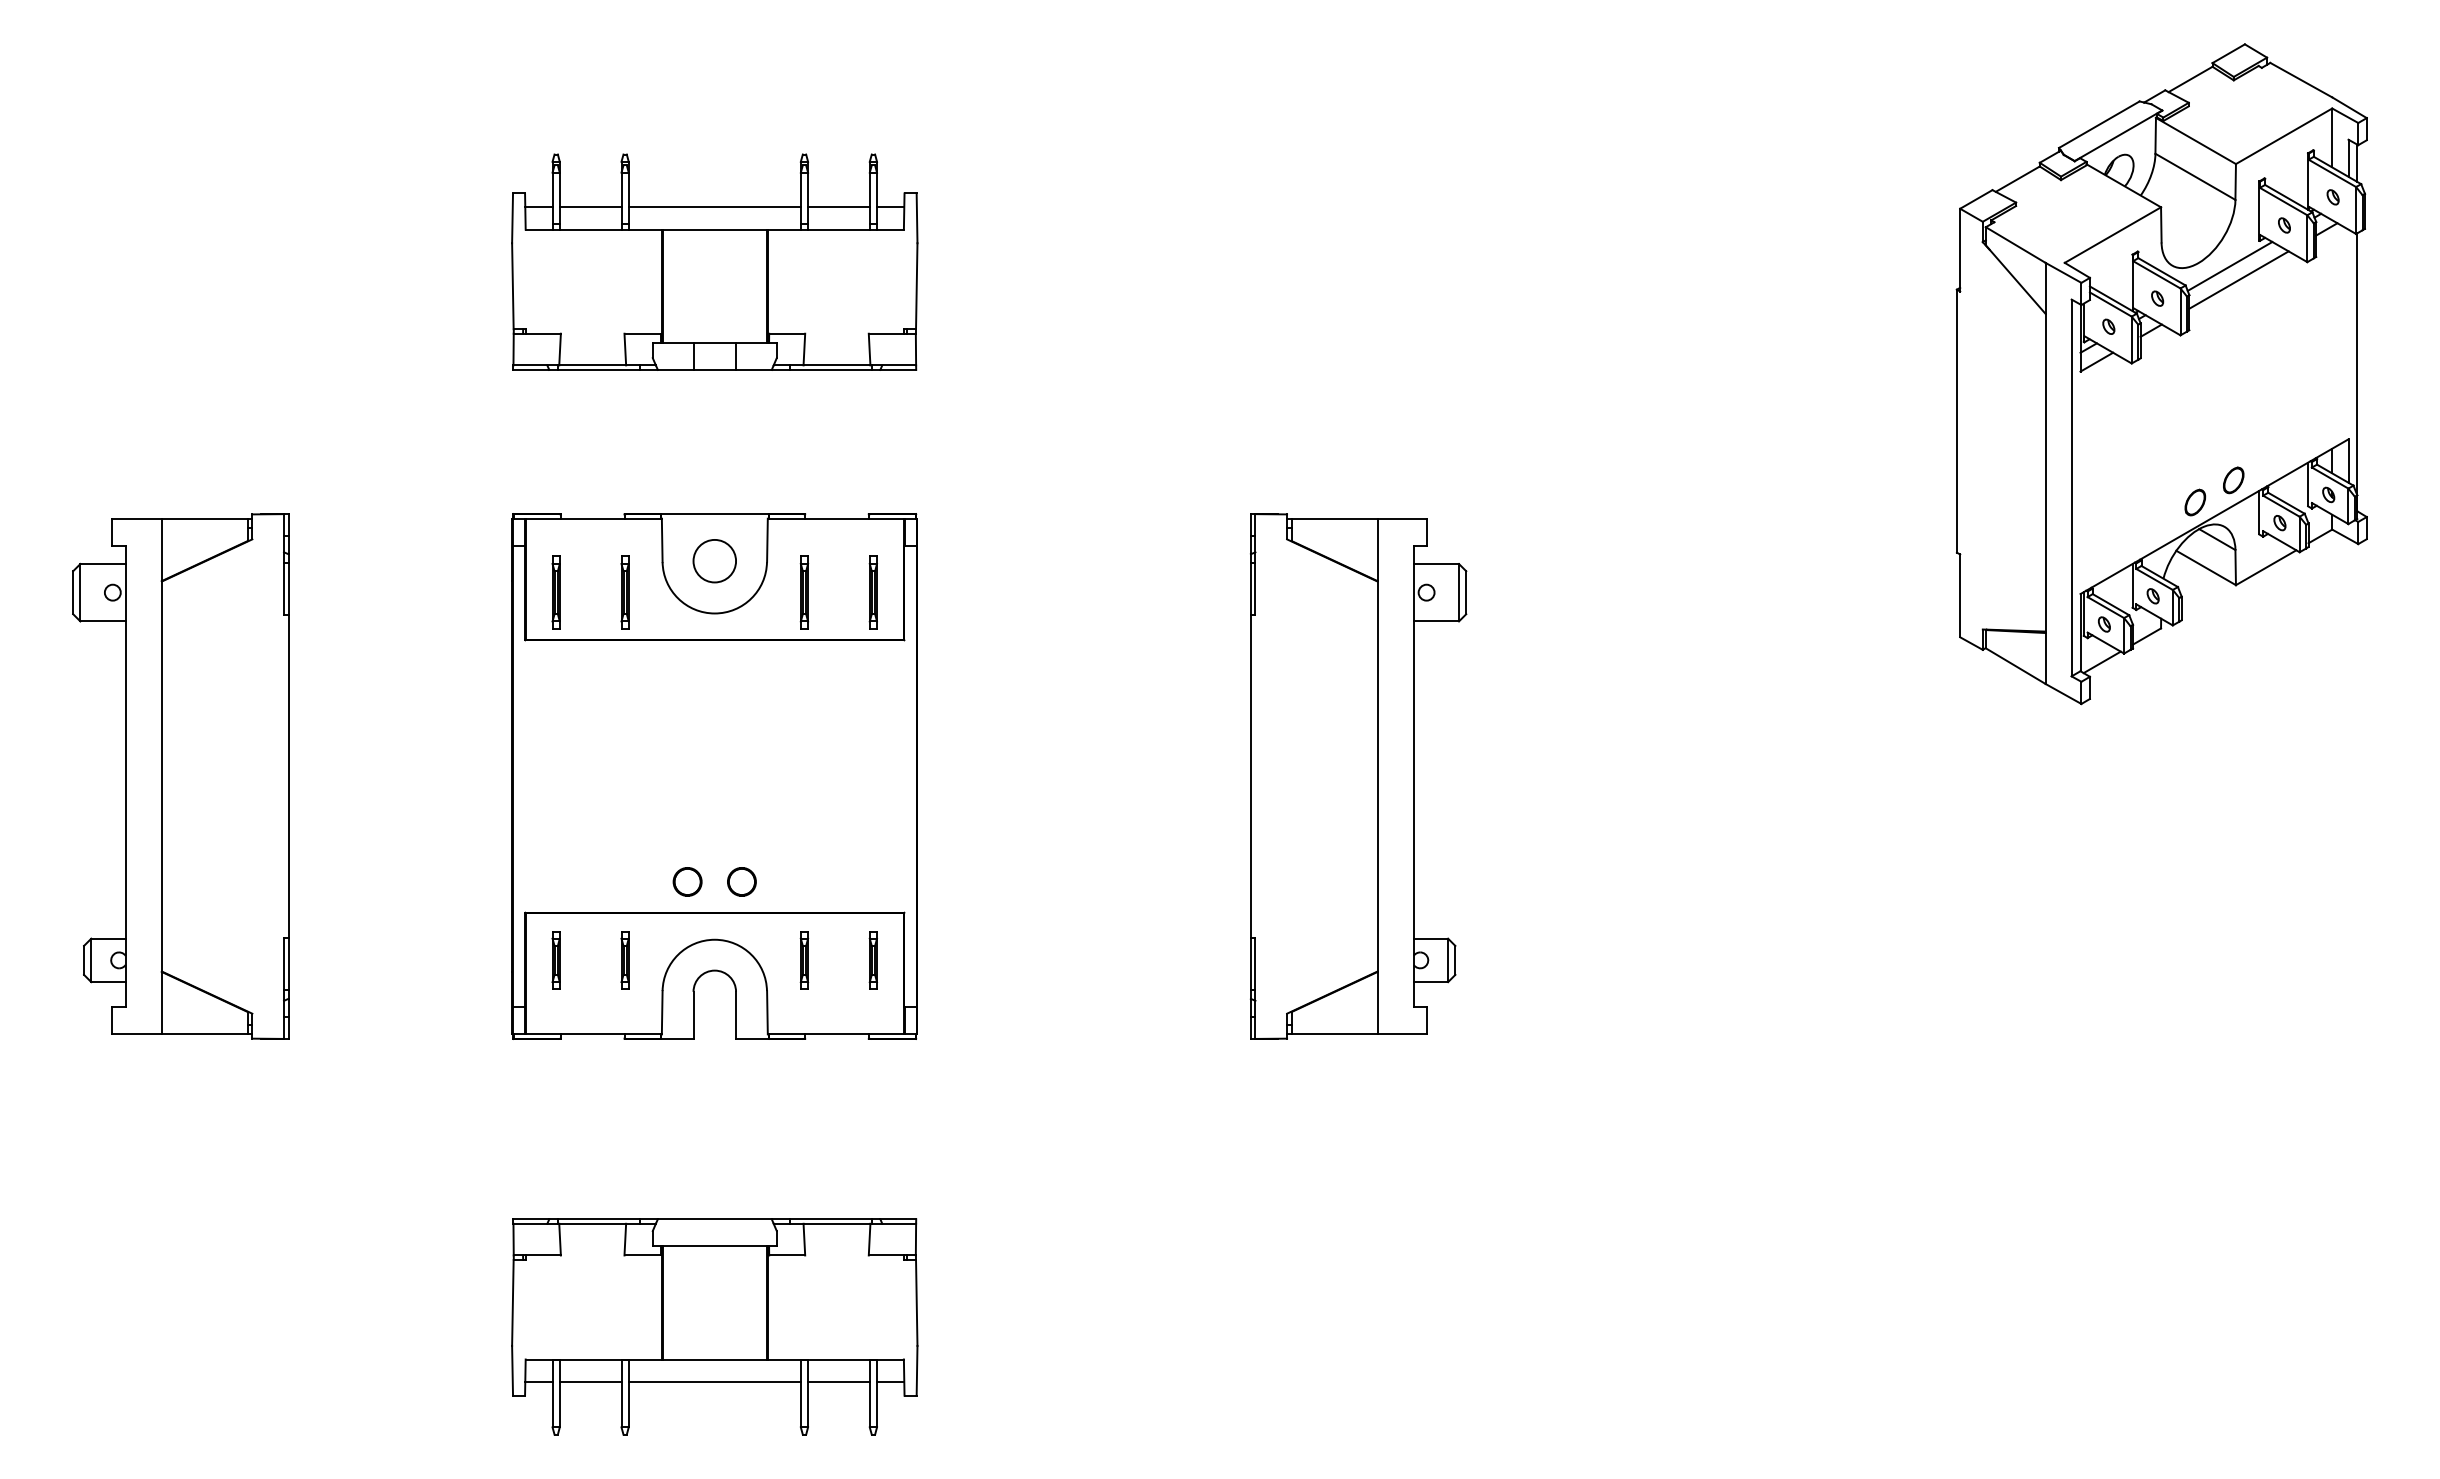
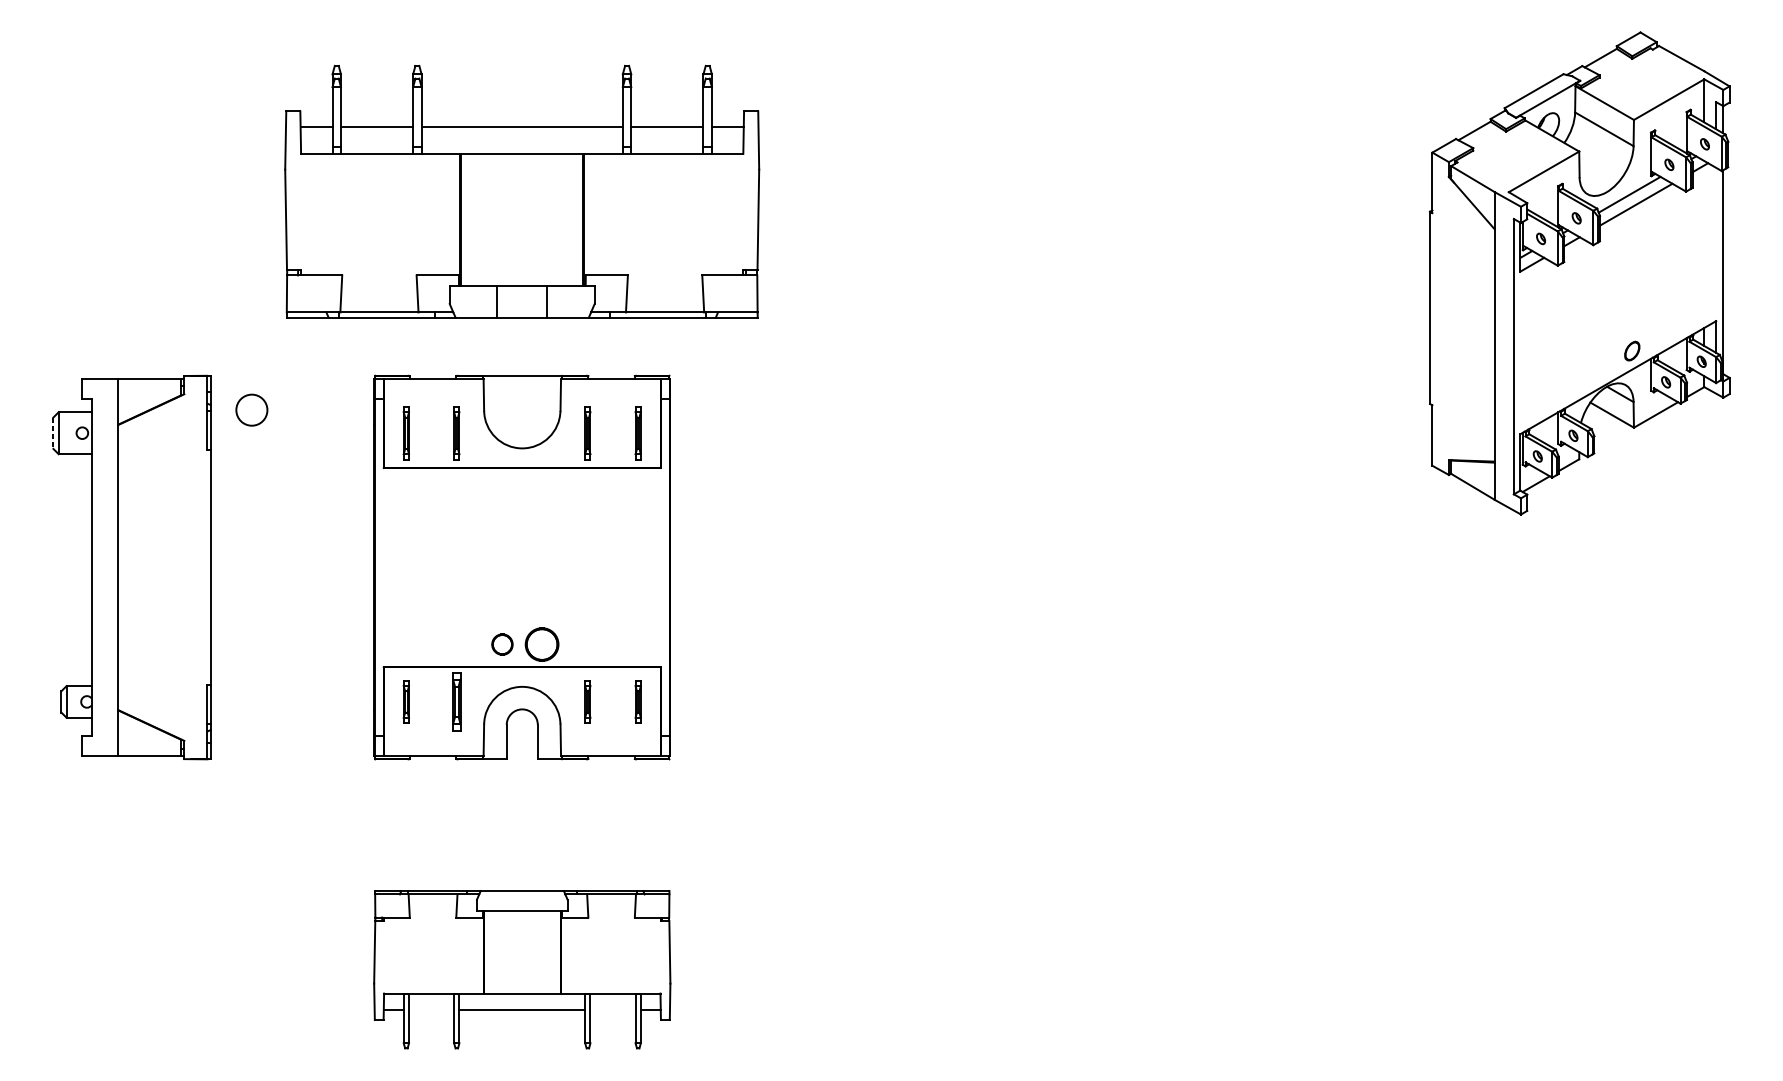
part: (714, 261) -> (522, 191), size x1.6
part: (2195, 502) -> (1604, 367), removed
circle: (714, 561) -> (251, 410), moved
line: (73, 593) -> (53, 433), solid -> dashed
part: (1358, 776) -> (992, 567), removed
circle: (741, 881) -> (541, 644), size x1.6
part: (624, 960) -> (456, 702), size x1.4
line: (590, 1382) -> (431, 1010), removed
line: (838, 1382) -> (612, 1010), removed

